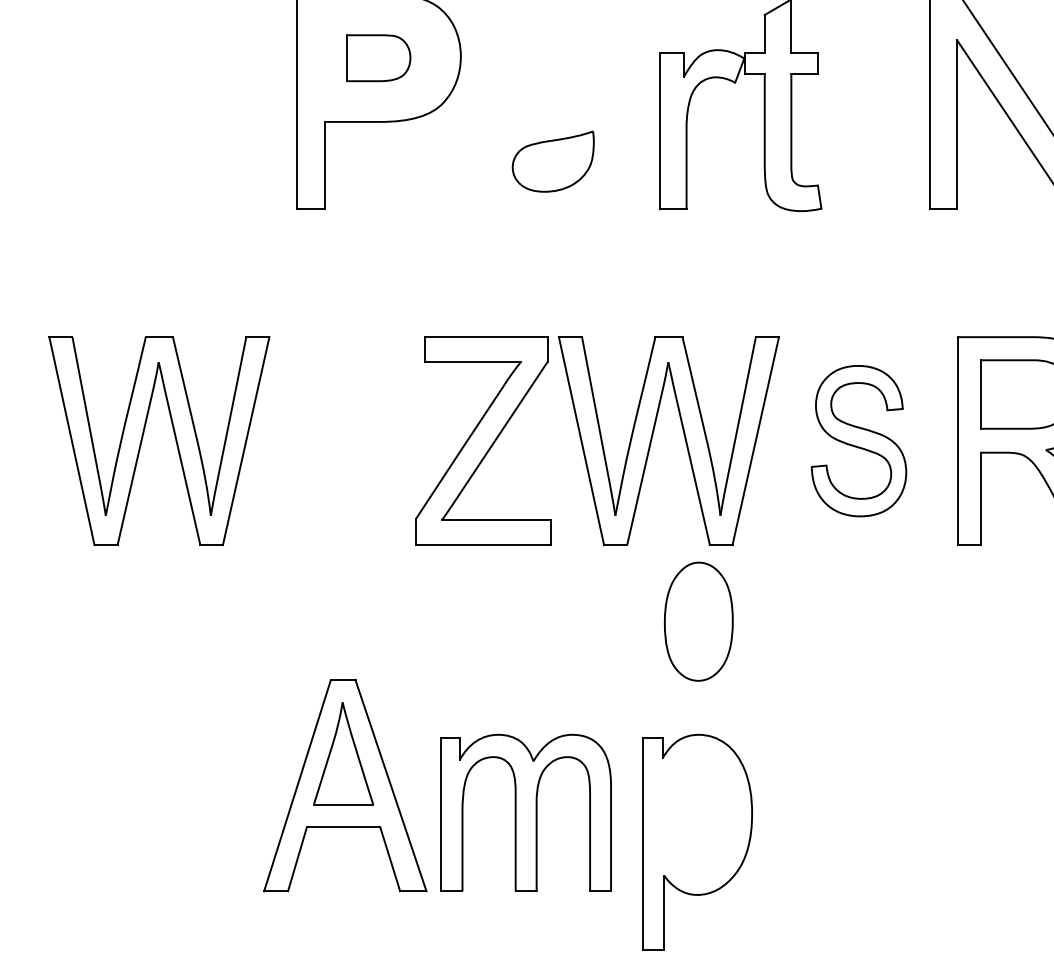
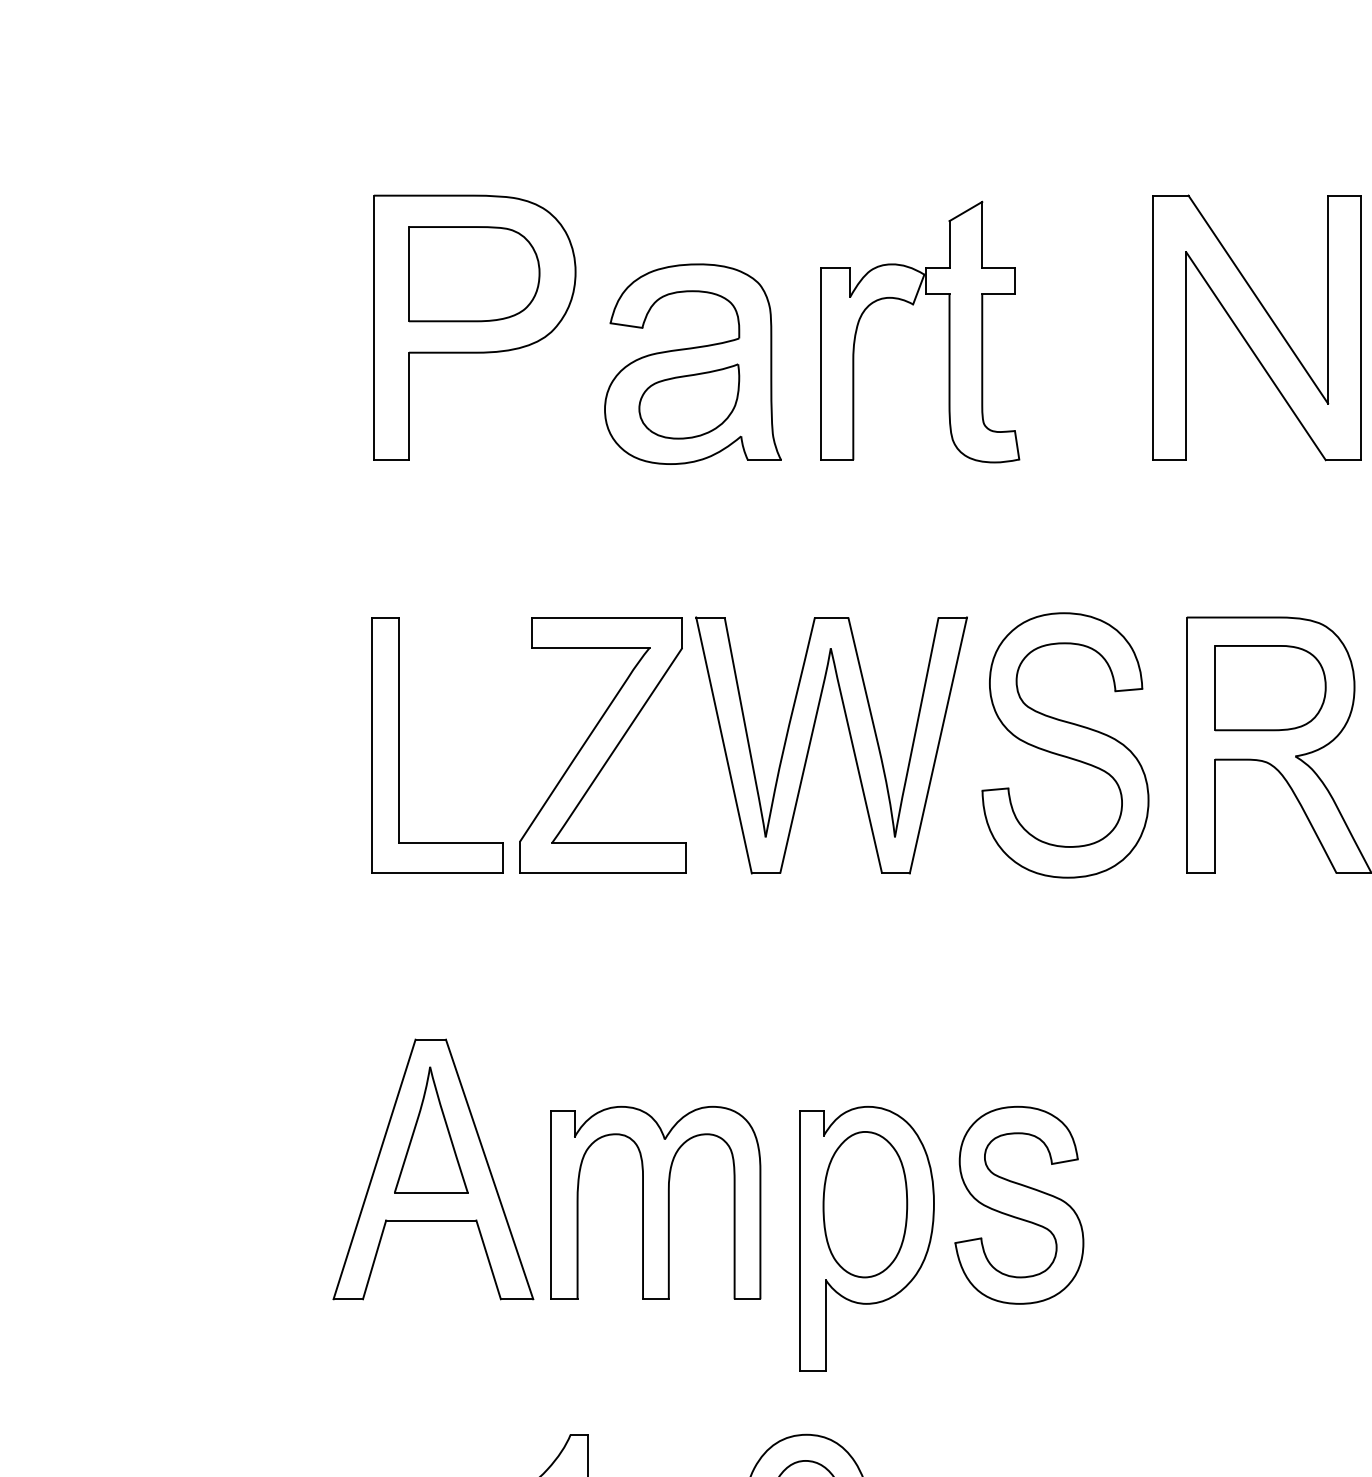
part: (378, 58) -> (474, 274), size x1.67
part: (555, 130) -> (692, 363), added
part: (174, 437) -> (223, 740), removed
part: (317, 441) -> (399, 745), added
part: (859, 441) -> (1065, 745), size x1.43
part: (698, 621) -> (865, 1204), moved
part: (821, 814) -> (1019, 1204), added

